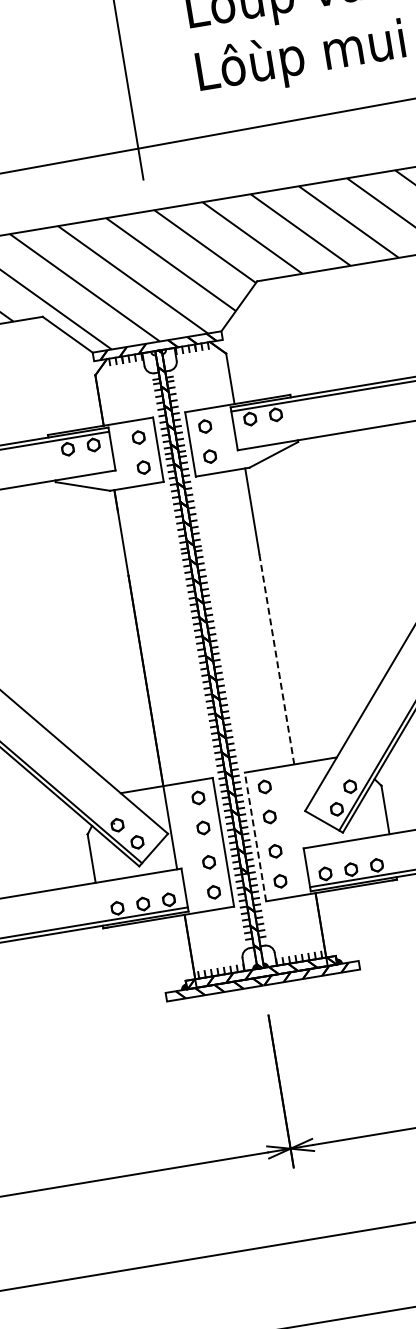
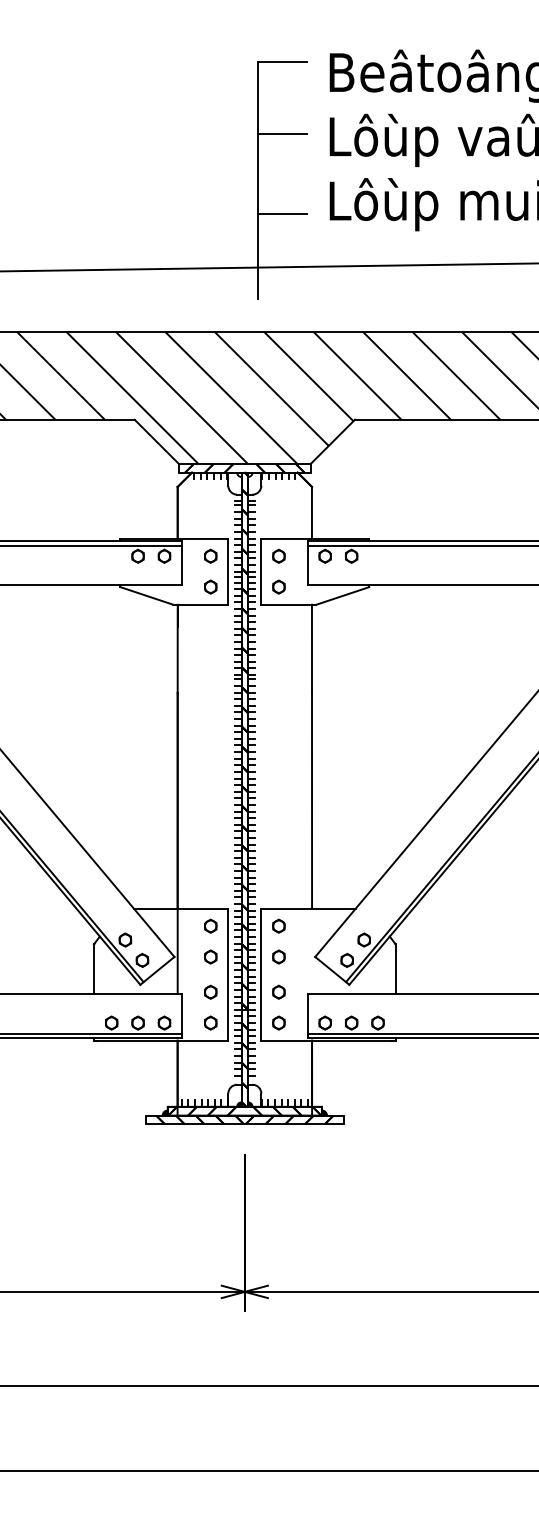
line: (140, 15) -> (282, 134), added
line: (153, 92) -> (282, 213), added
line: (277, 659) -> (312, 800), dashed -> solid
line: (255, 836) -> (261, 974), dashed -> solid

